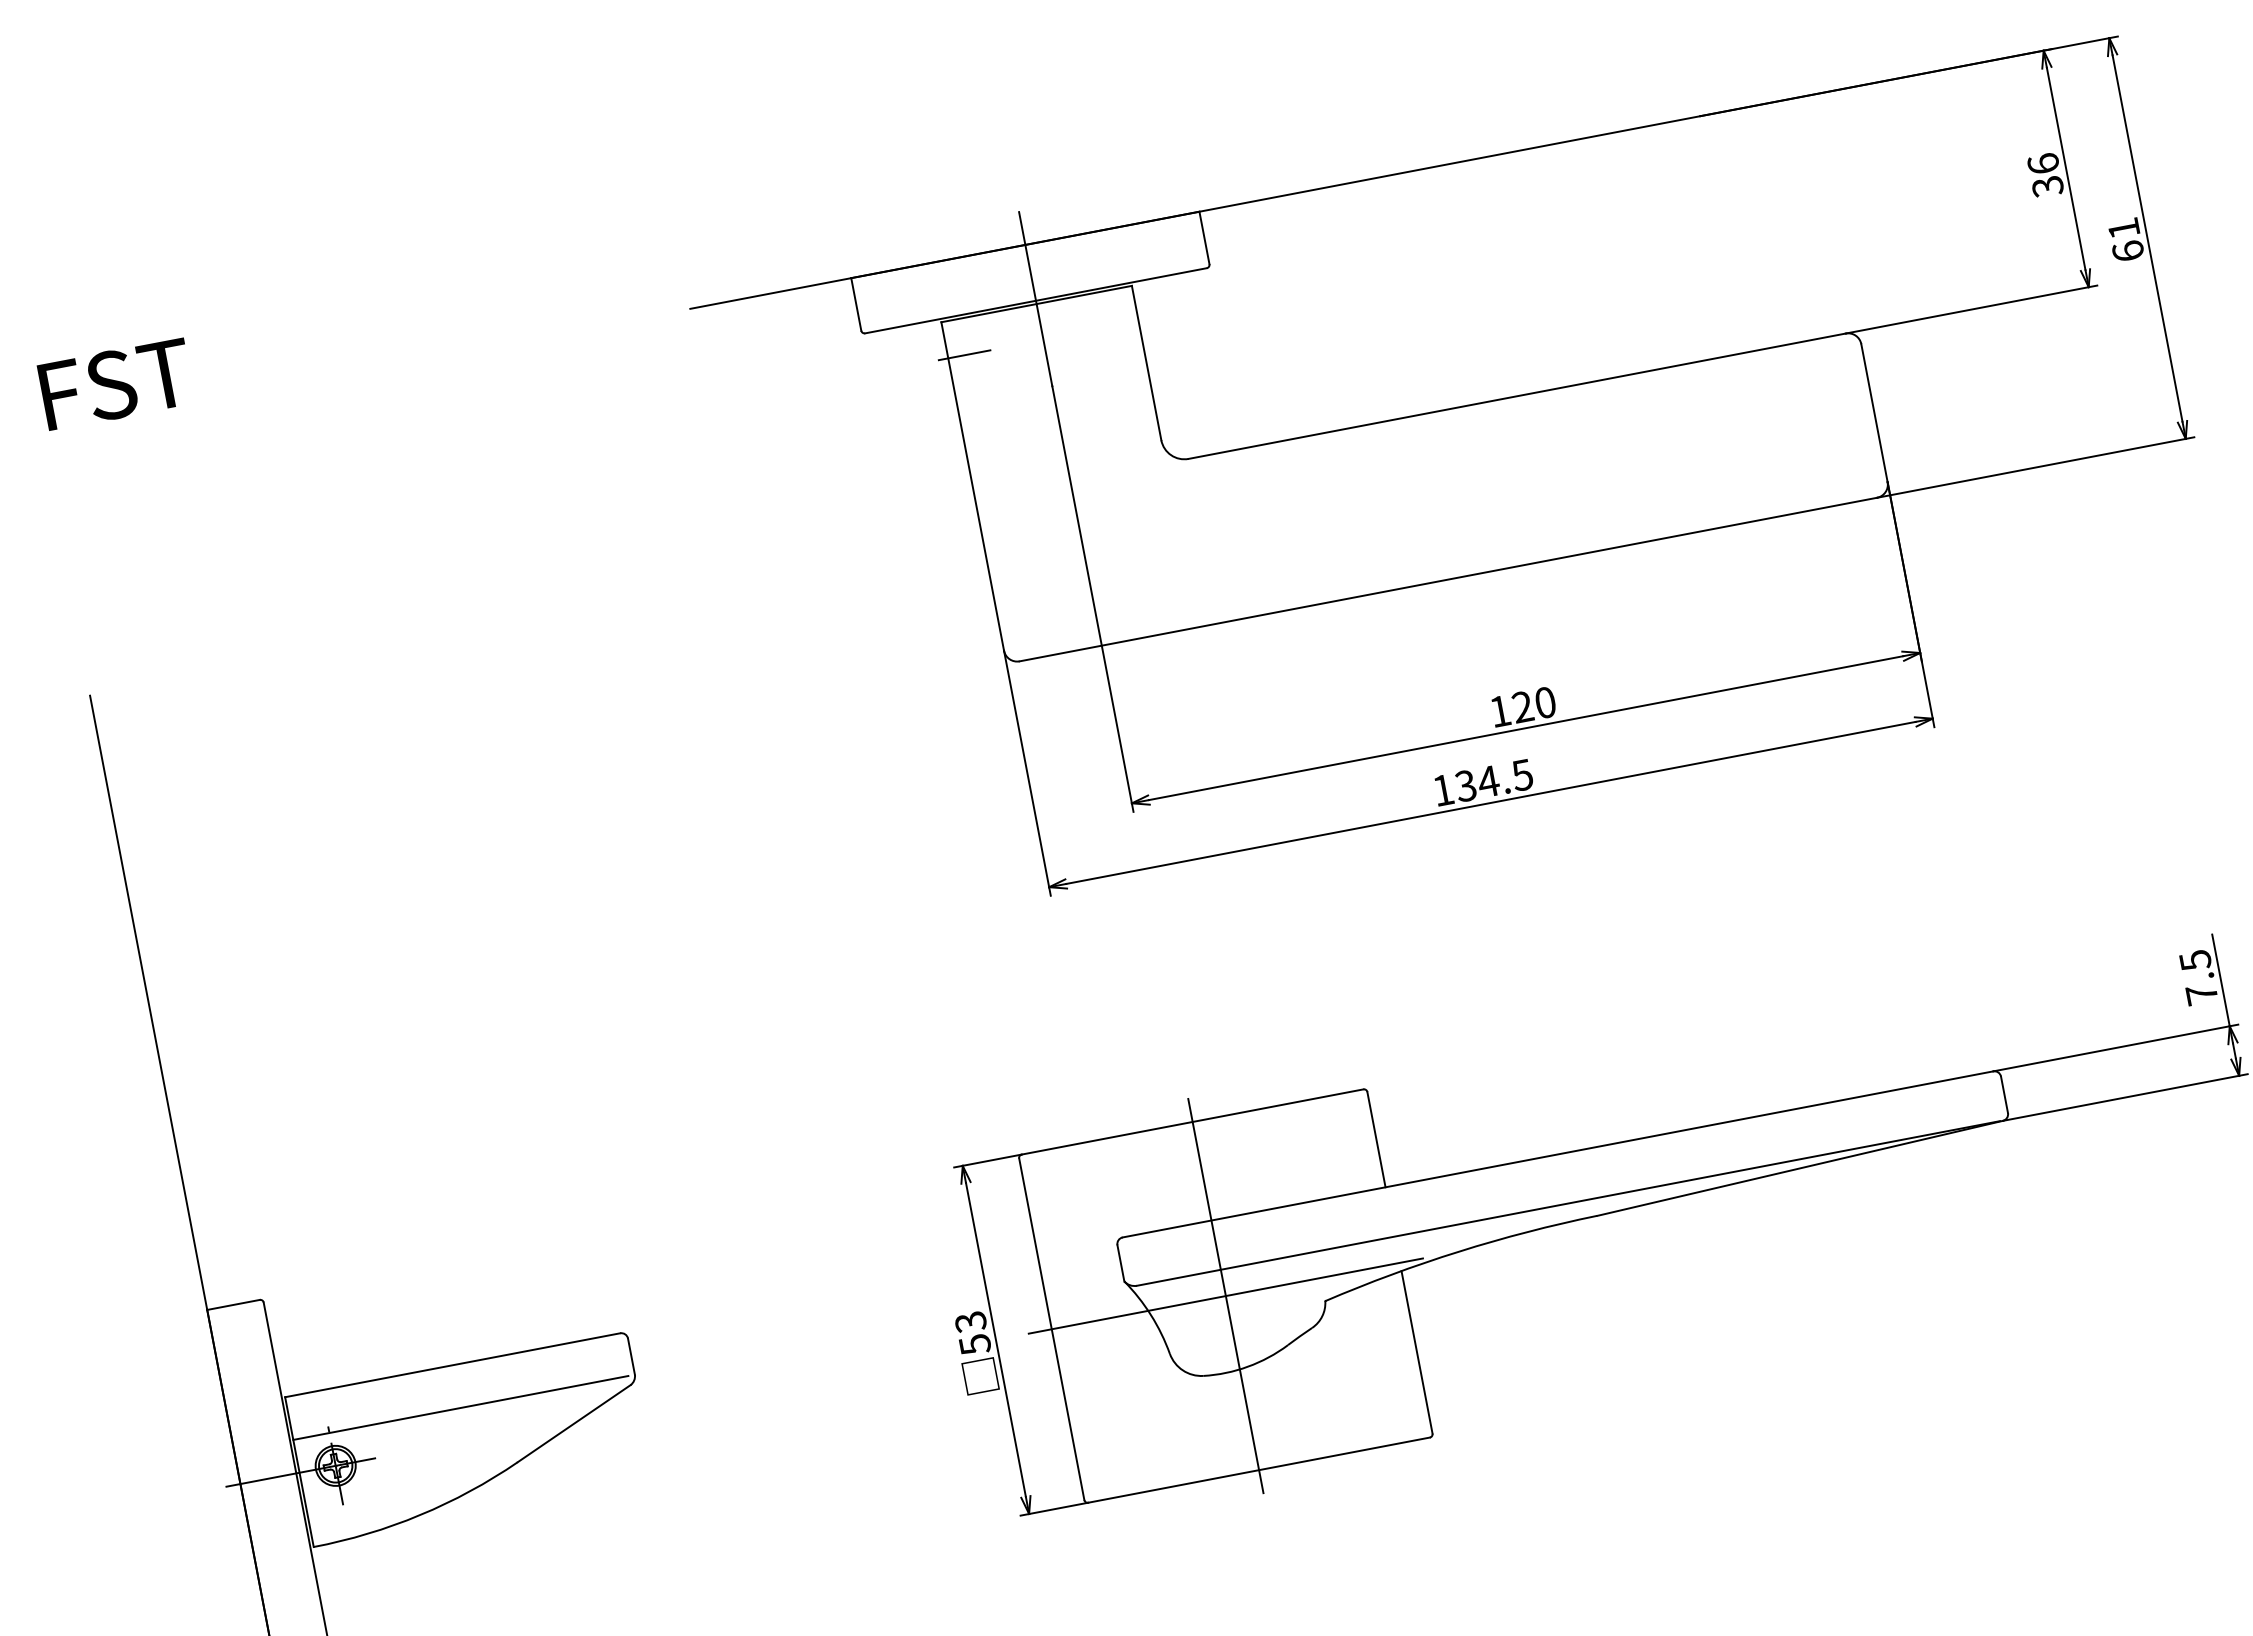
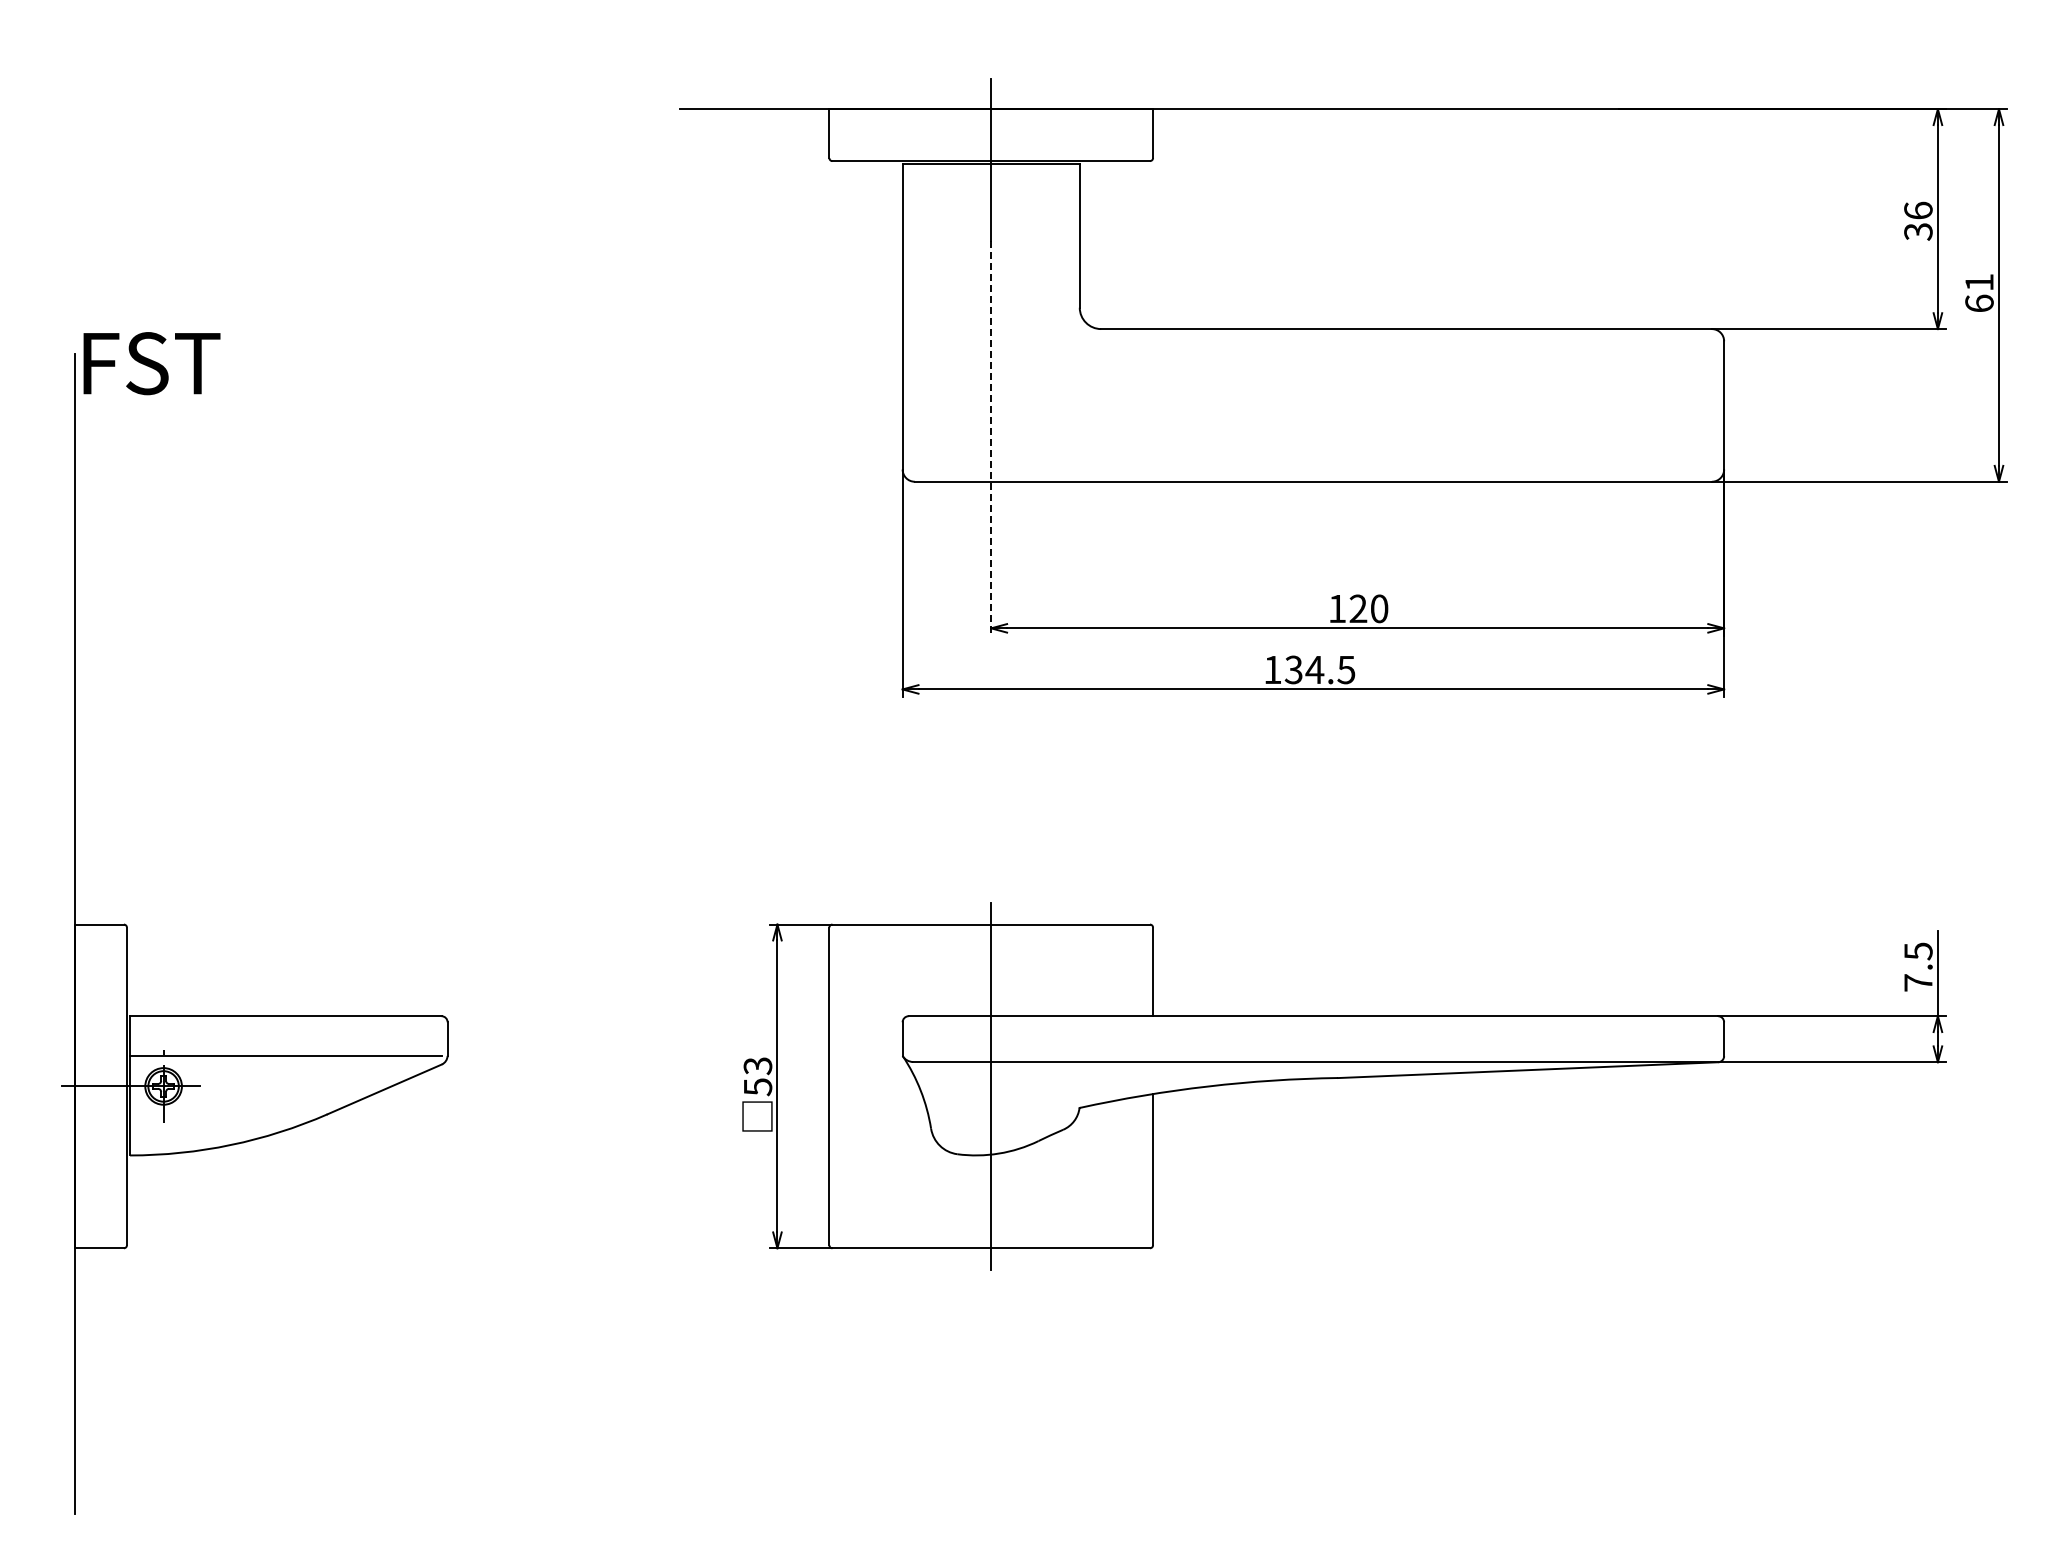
line: (964, 355) -> (917, 197), removed
text: (115, 384) -> (151, 363), moved
line: (1093, 599) -> (991, 438), solid -> dashed
line: (1225, 1296) -> (990, 1086), removed

